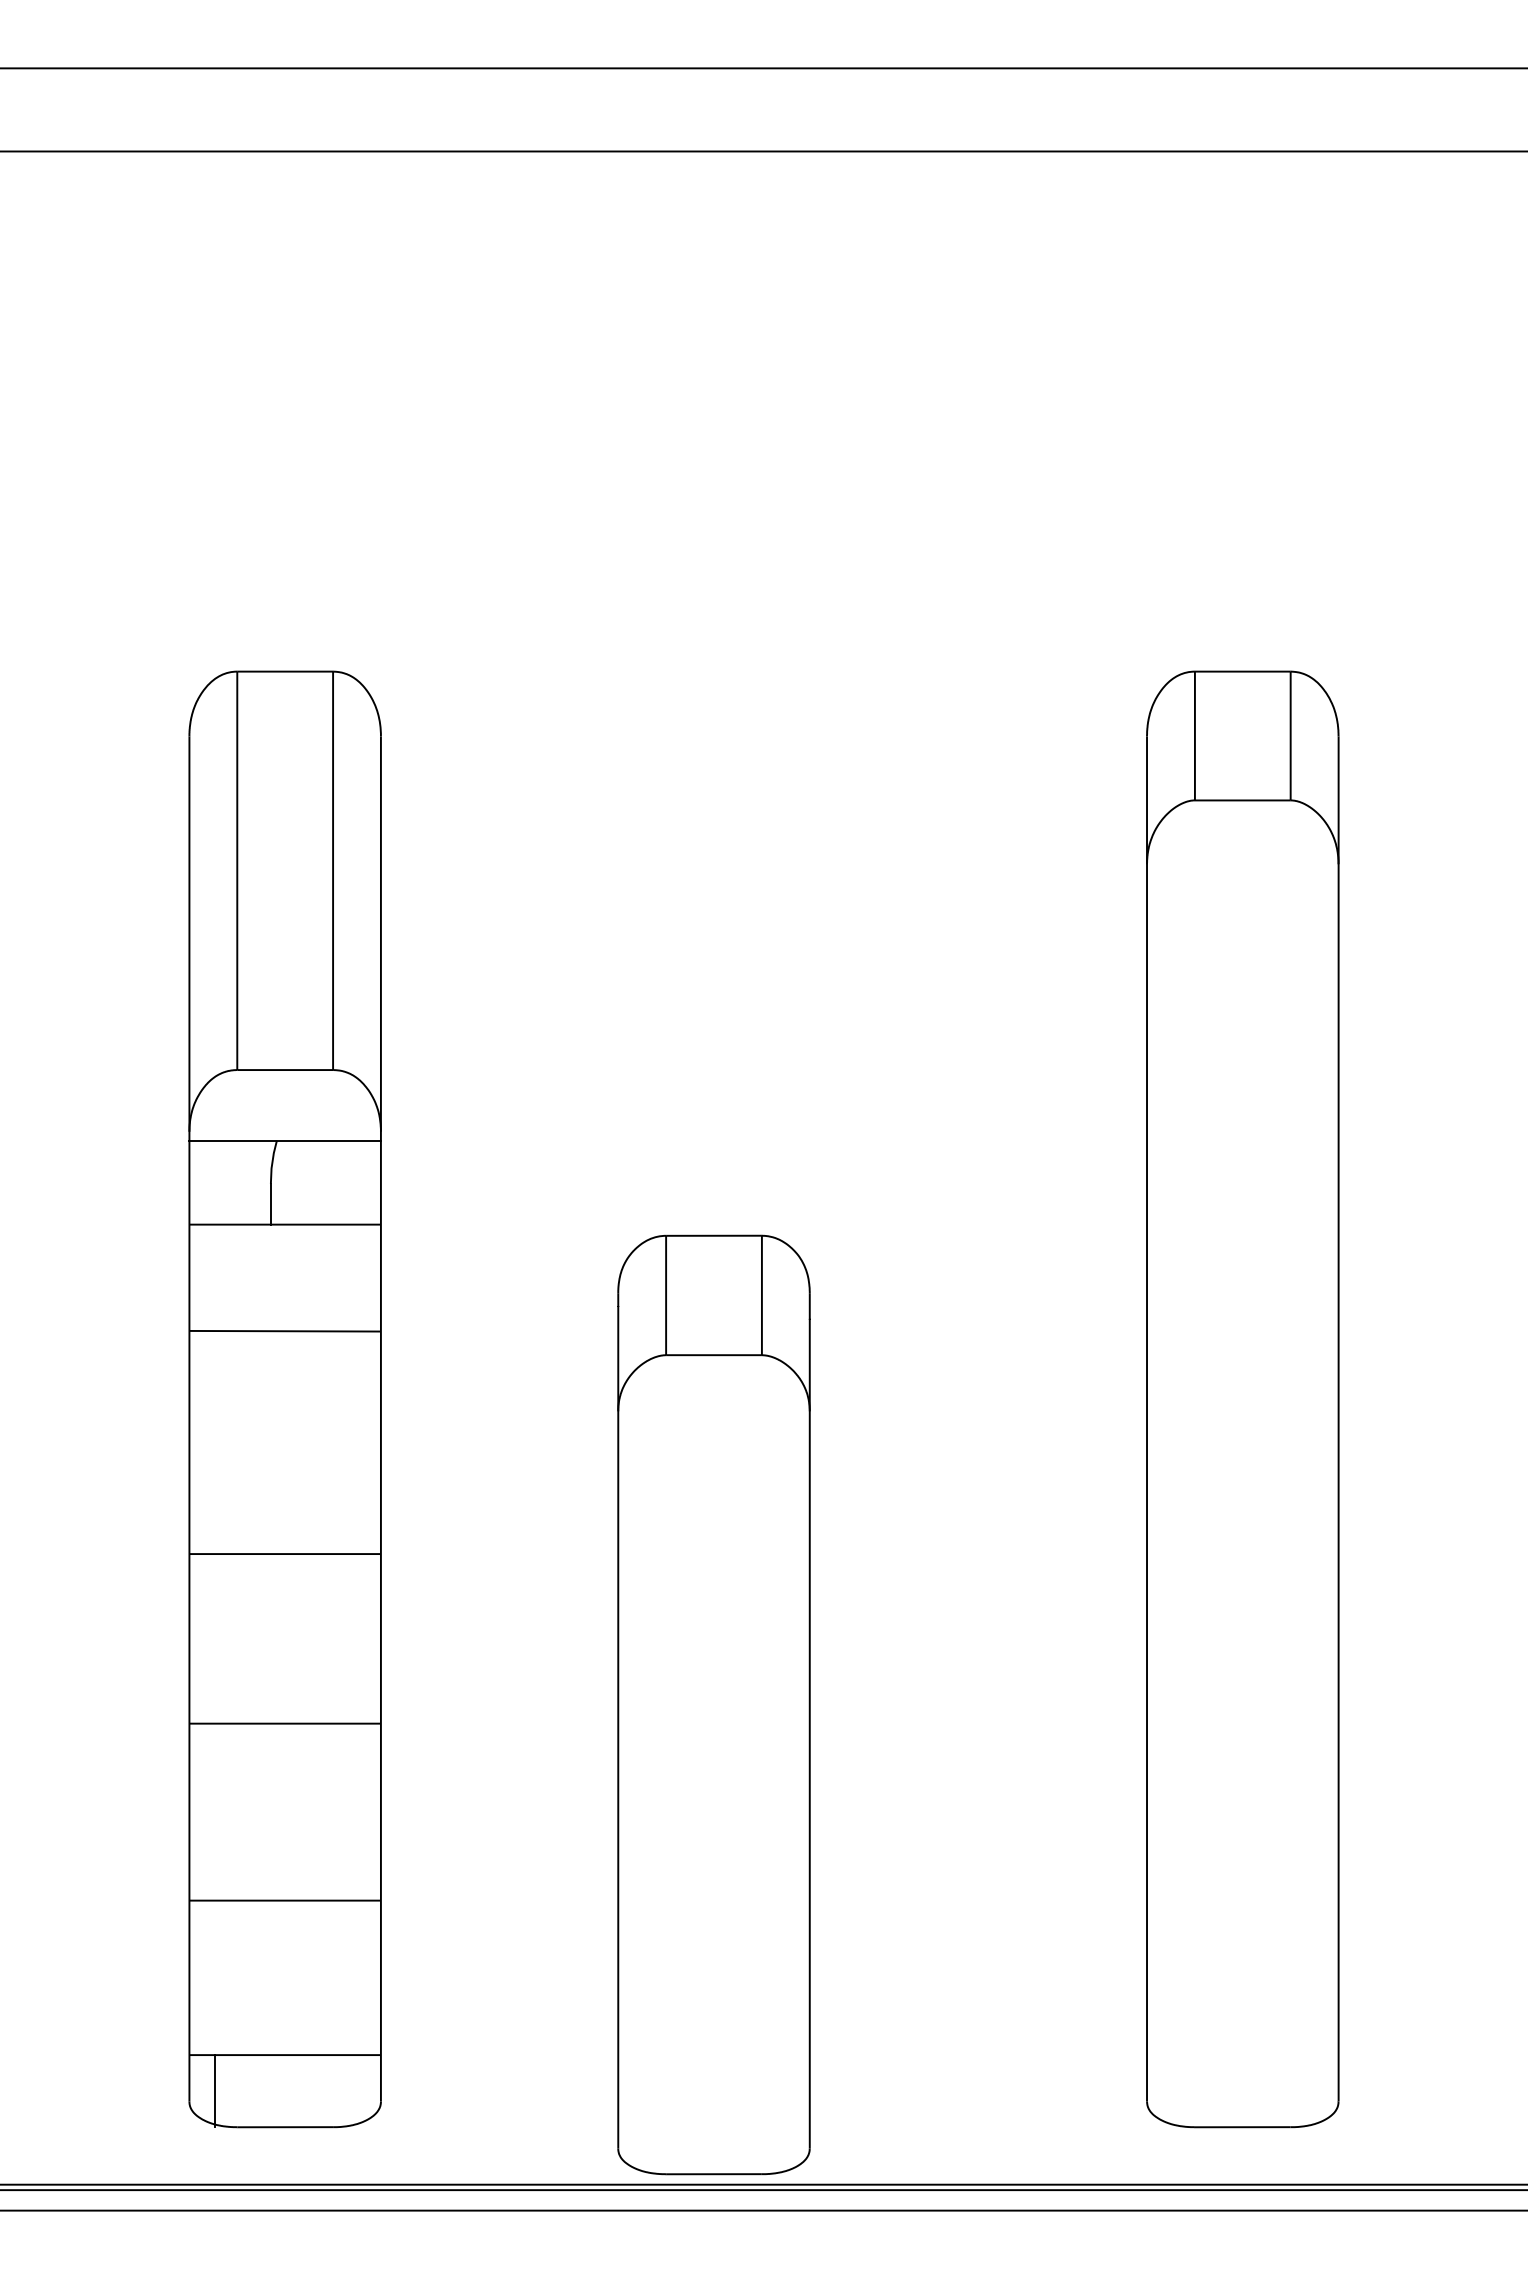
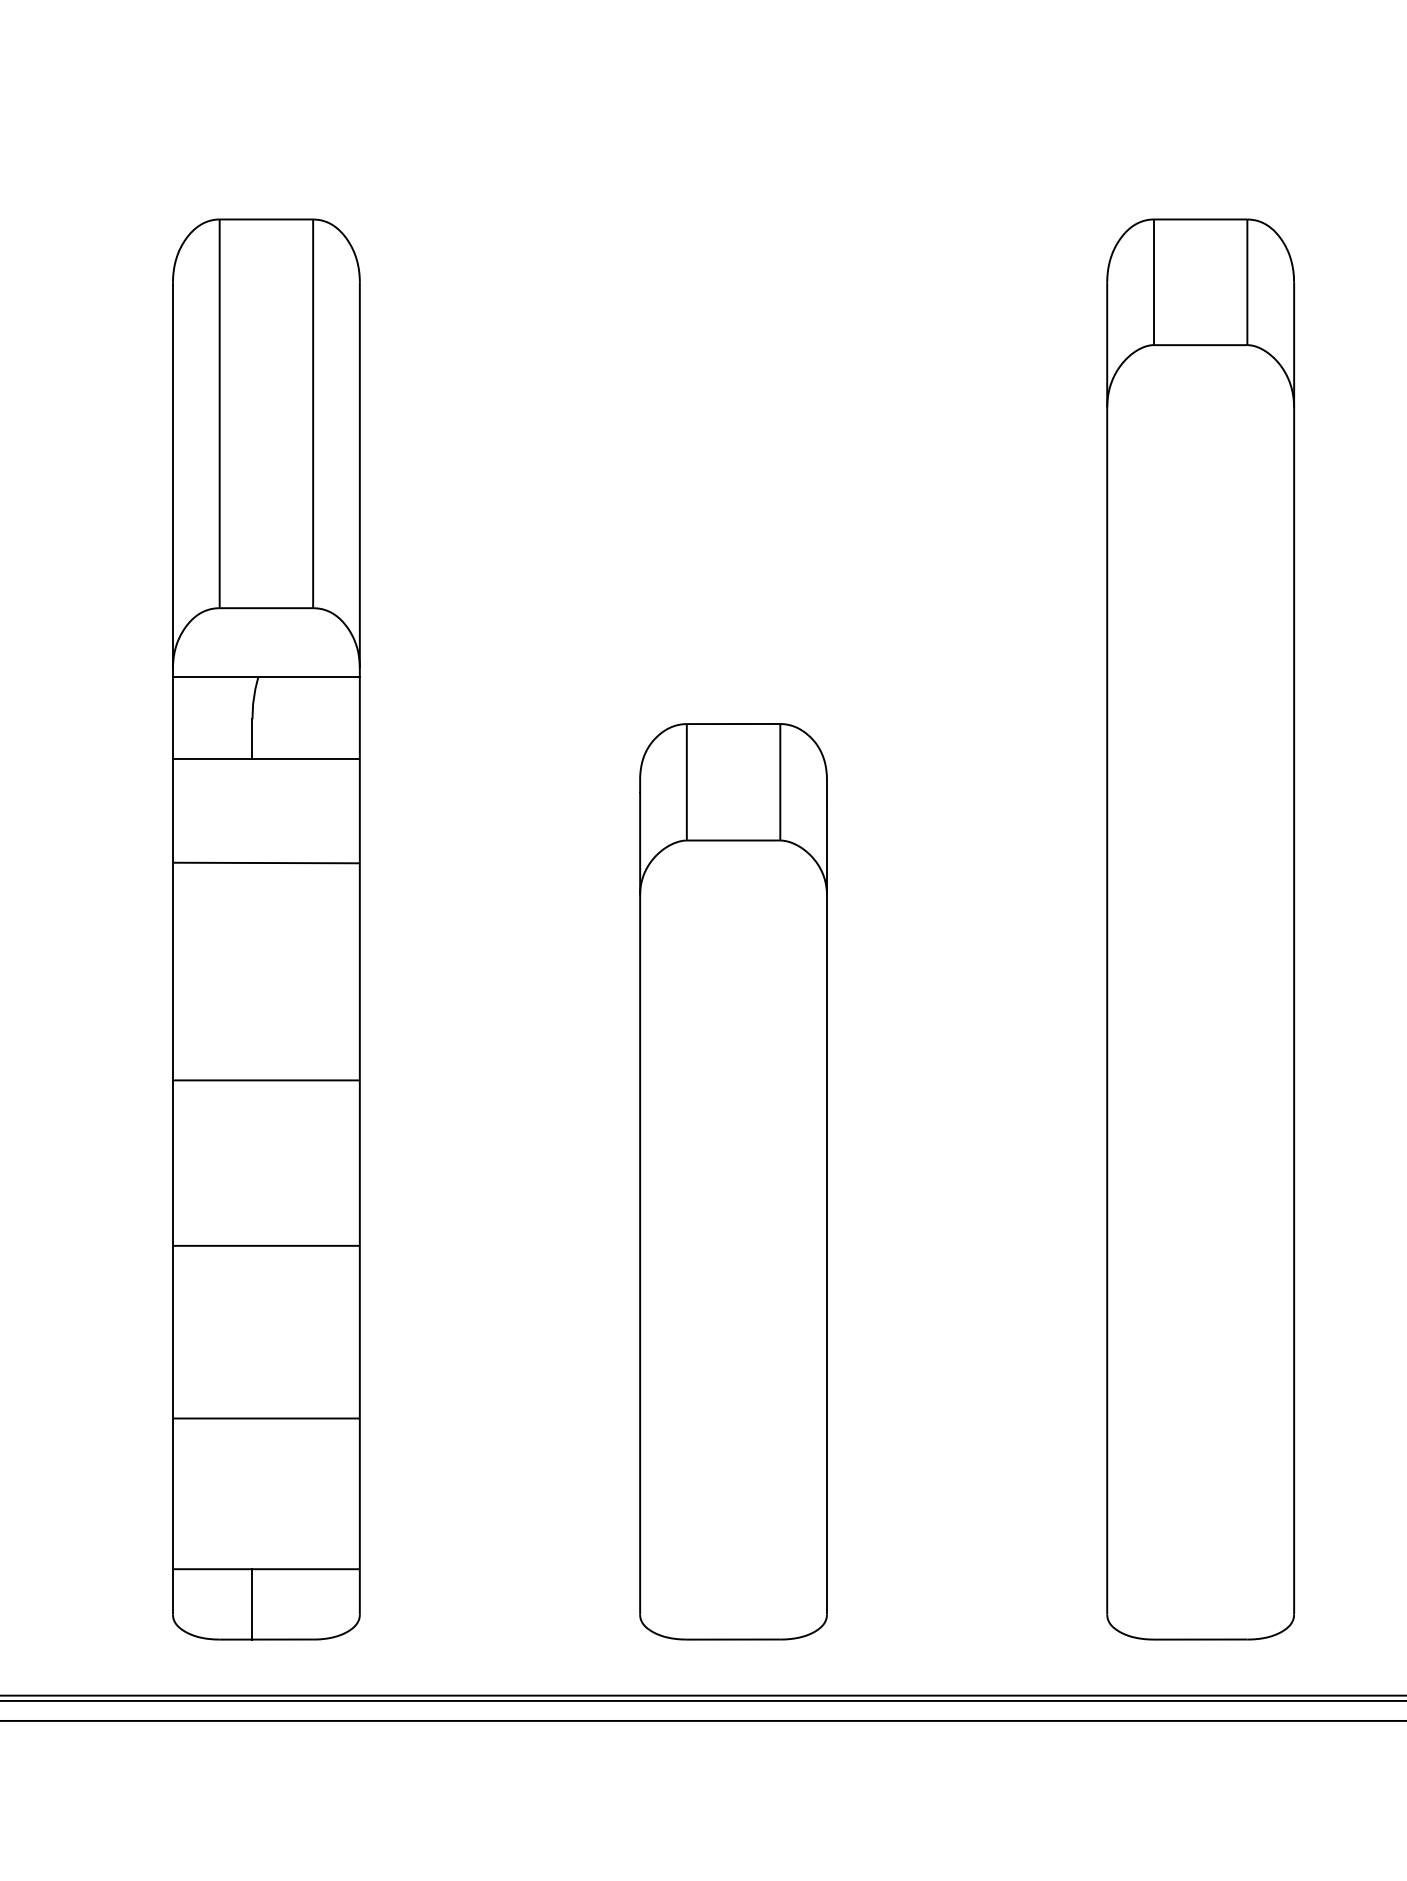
part: (713, 1704) -> (733, 1181), moved
line: (214, 2091) -> (252, 1604), moved

